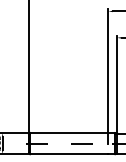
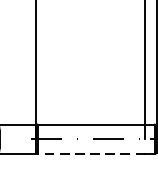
line: (68, 154) -> (90, 154), solid -> dashed

